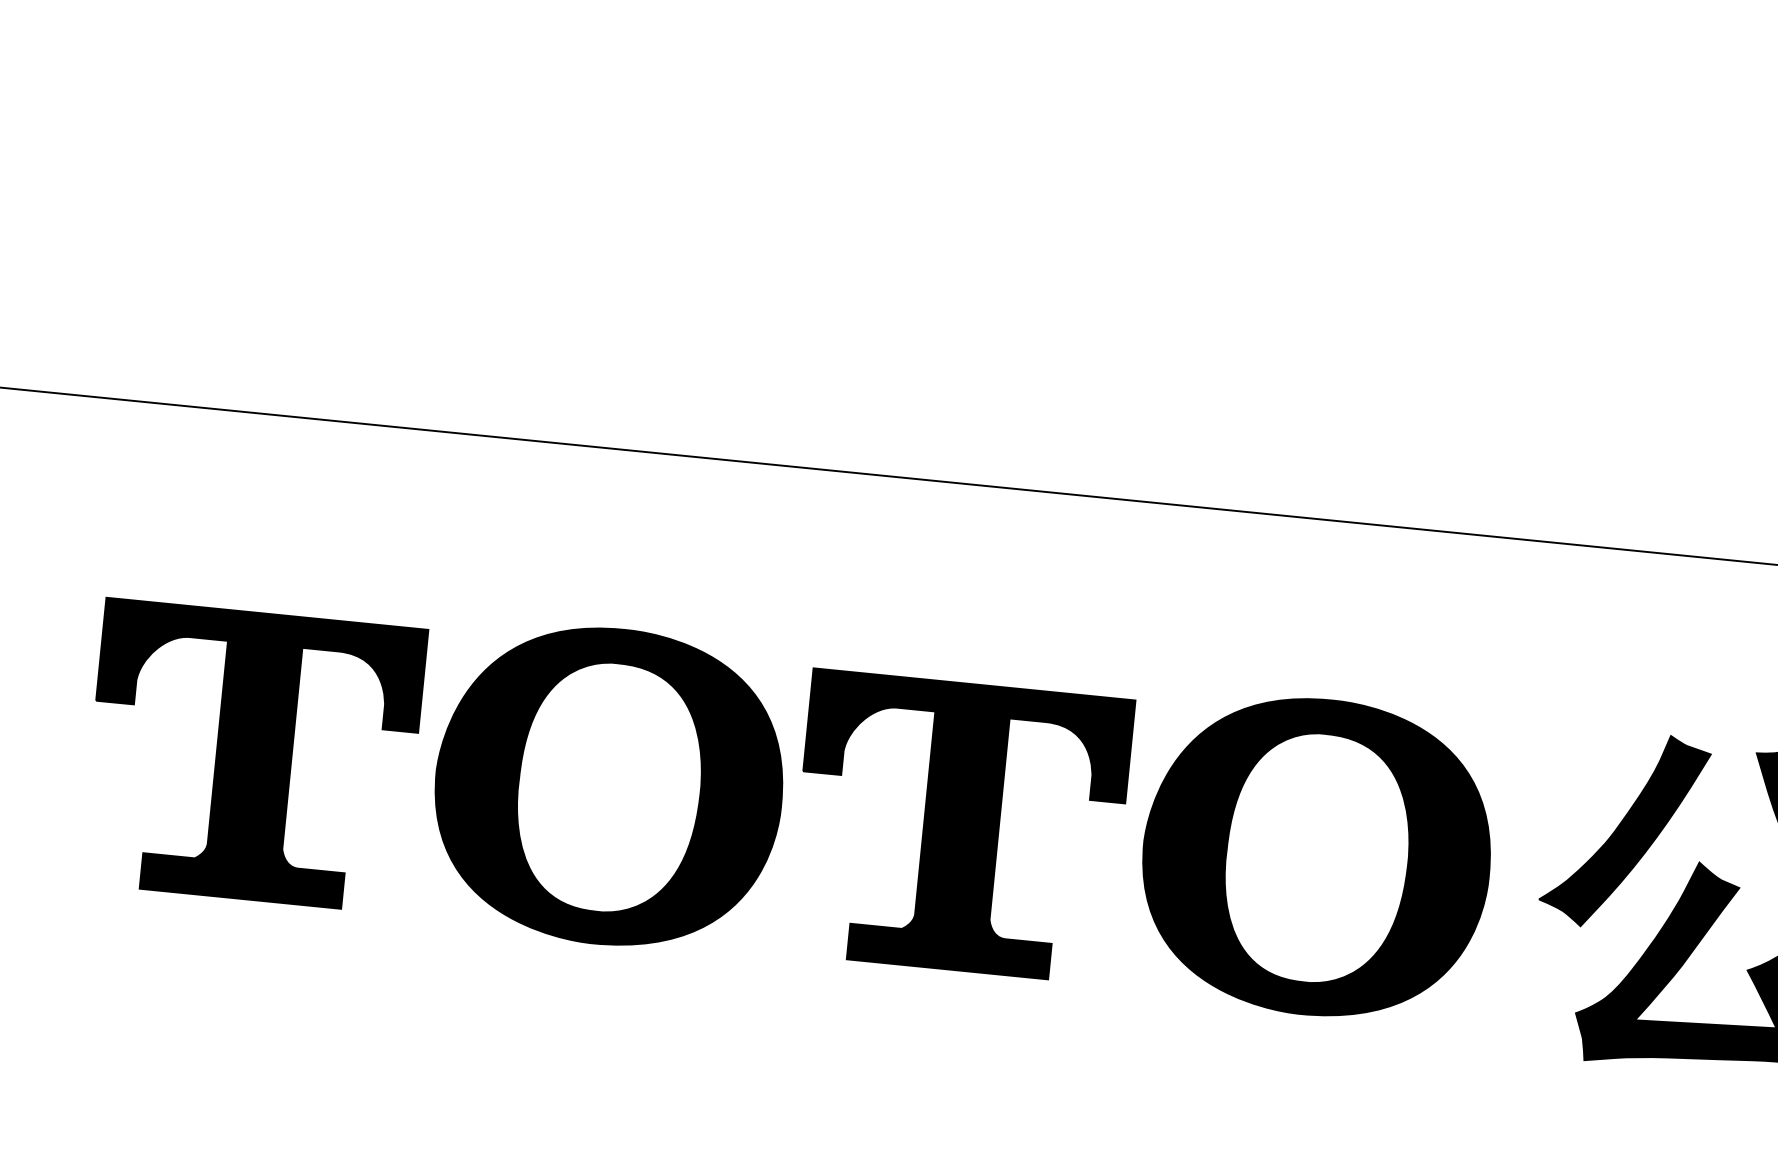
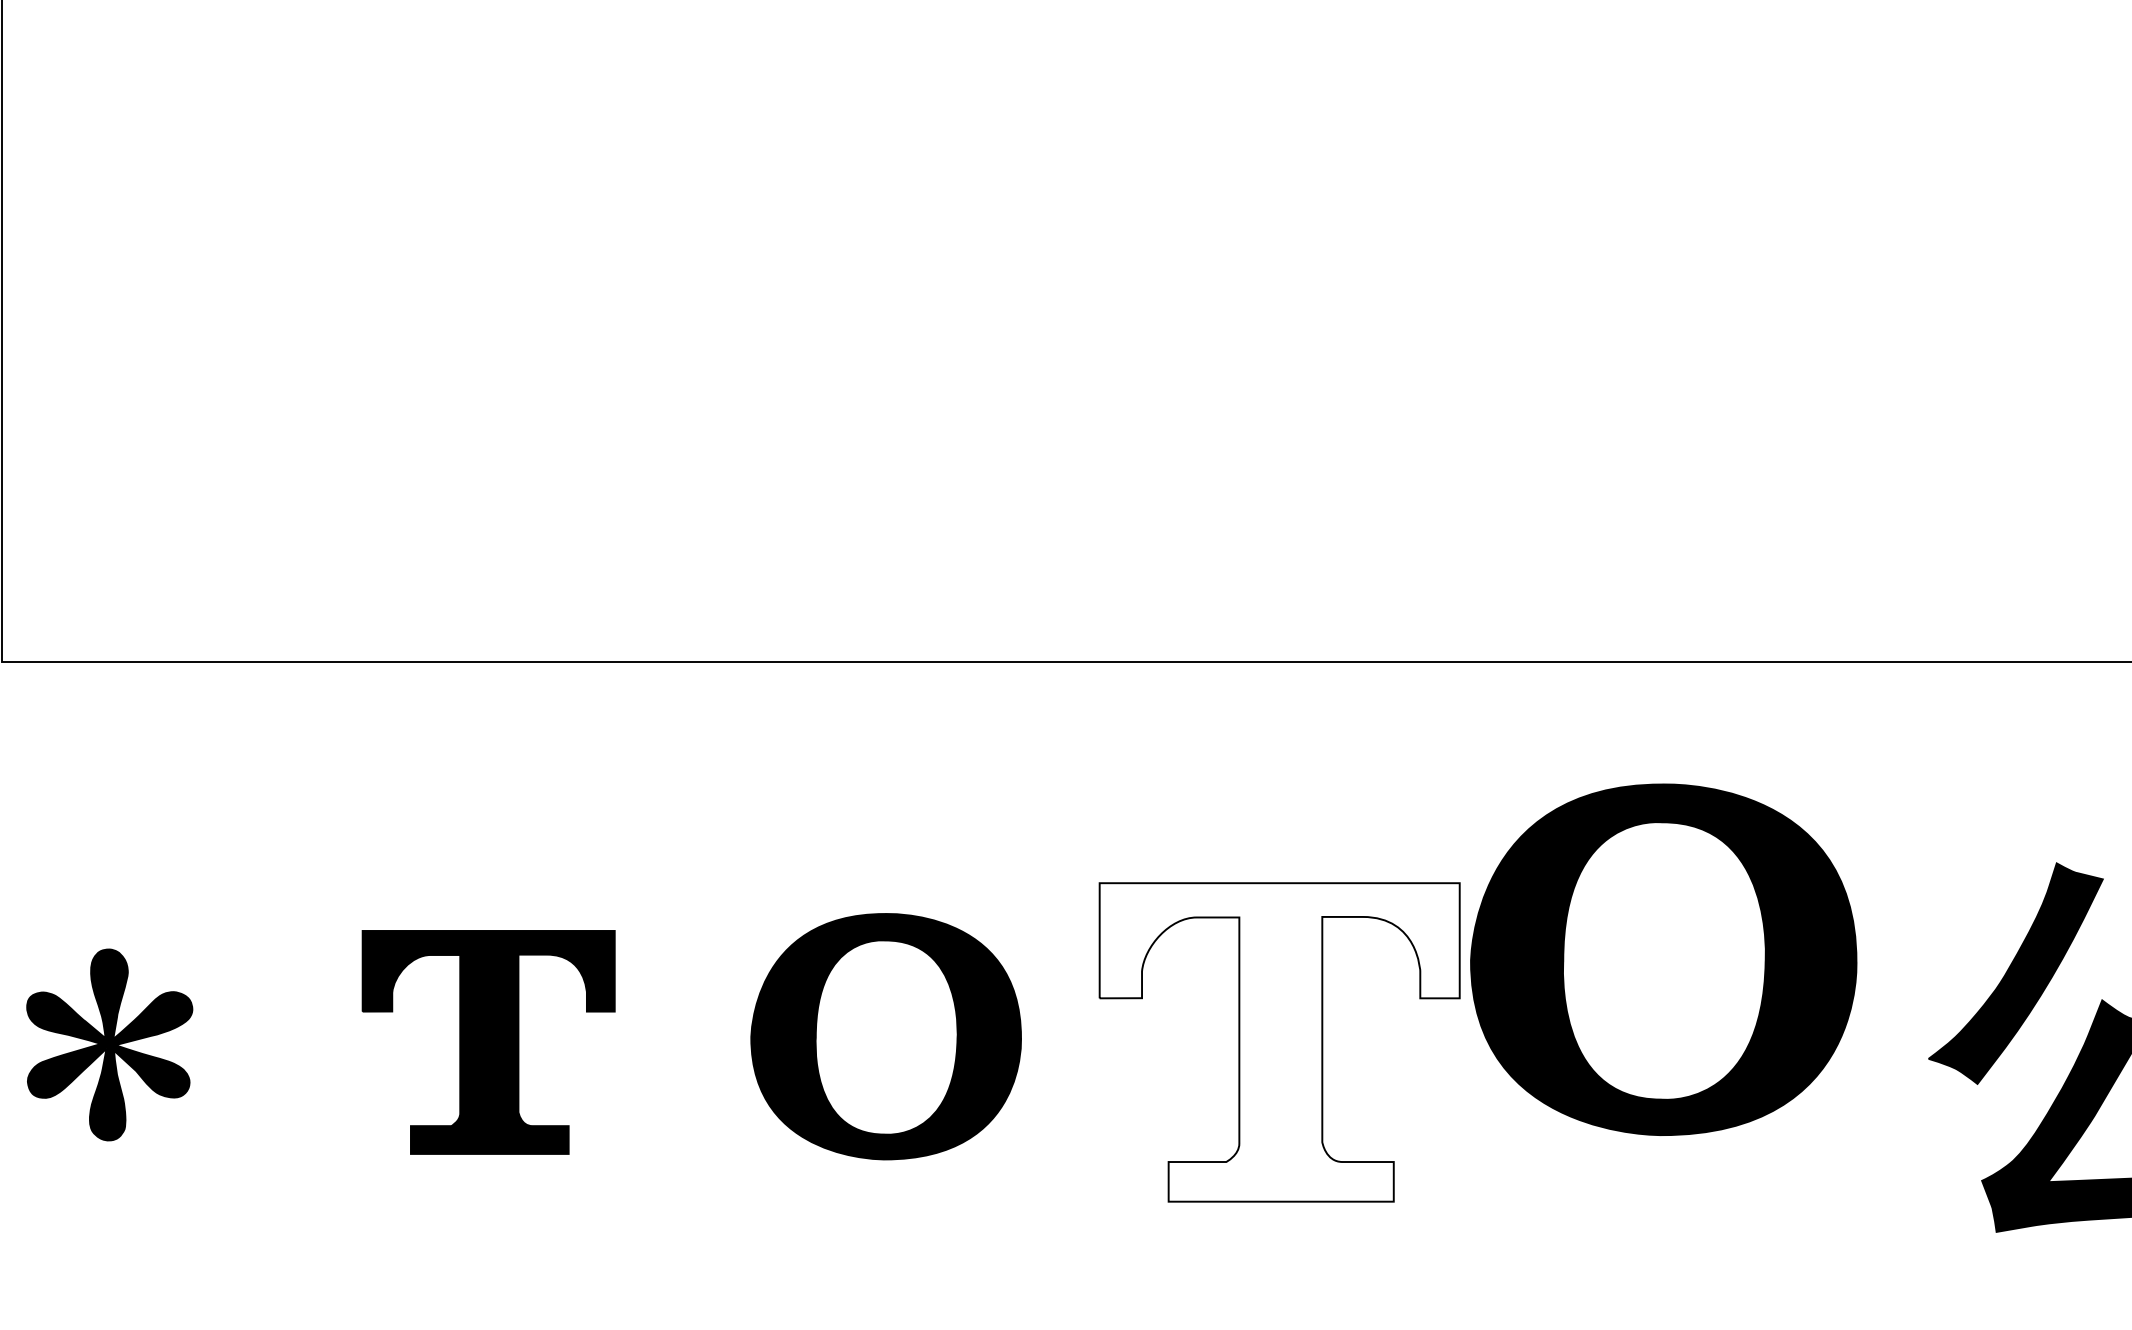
part: (252, 756) -> (488, 1042), size x0.7
part: (608, 786) -> (885, 1036), size x0.7
fill: (960, 826) -> (1279, 1042), removed
part: (1316, 856) -> (1663, 959), moved

